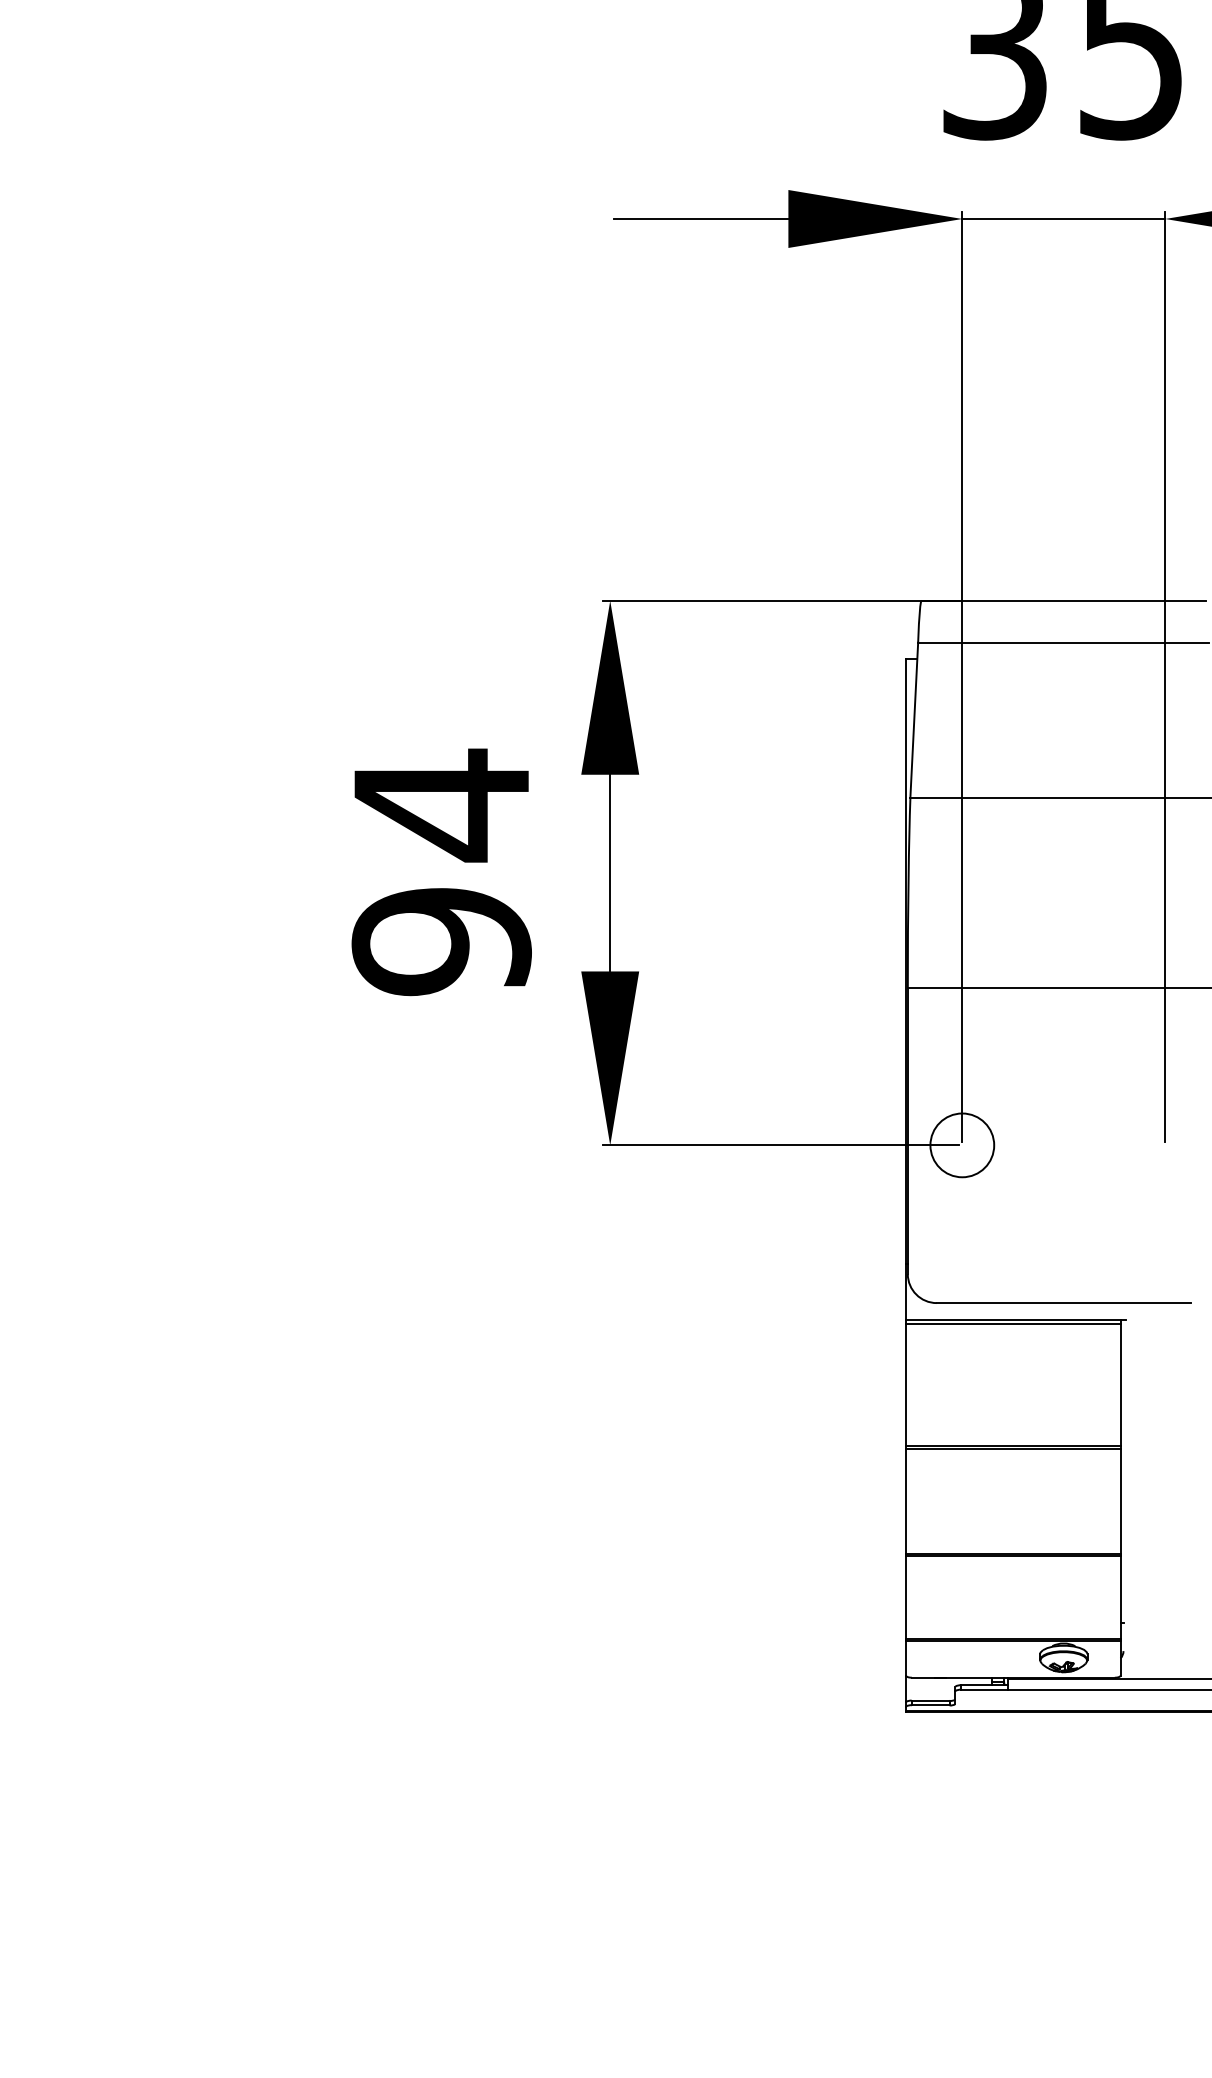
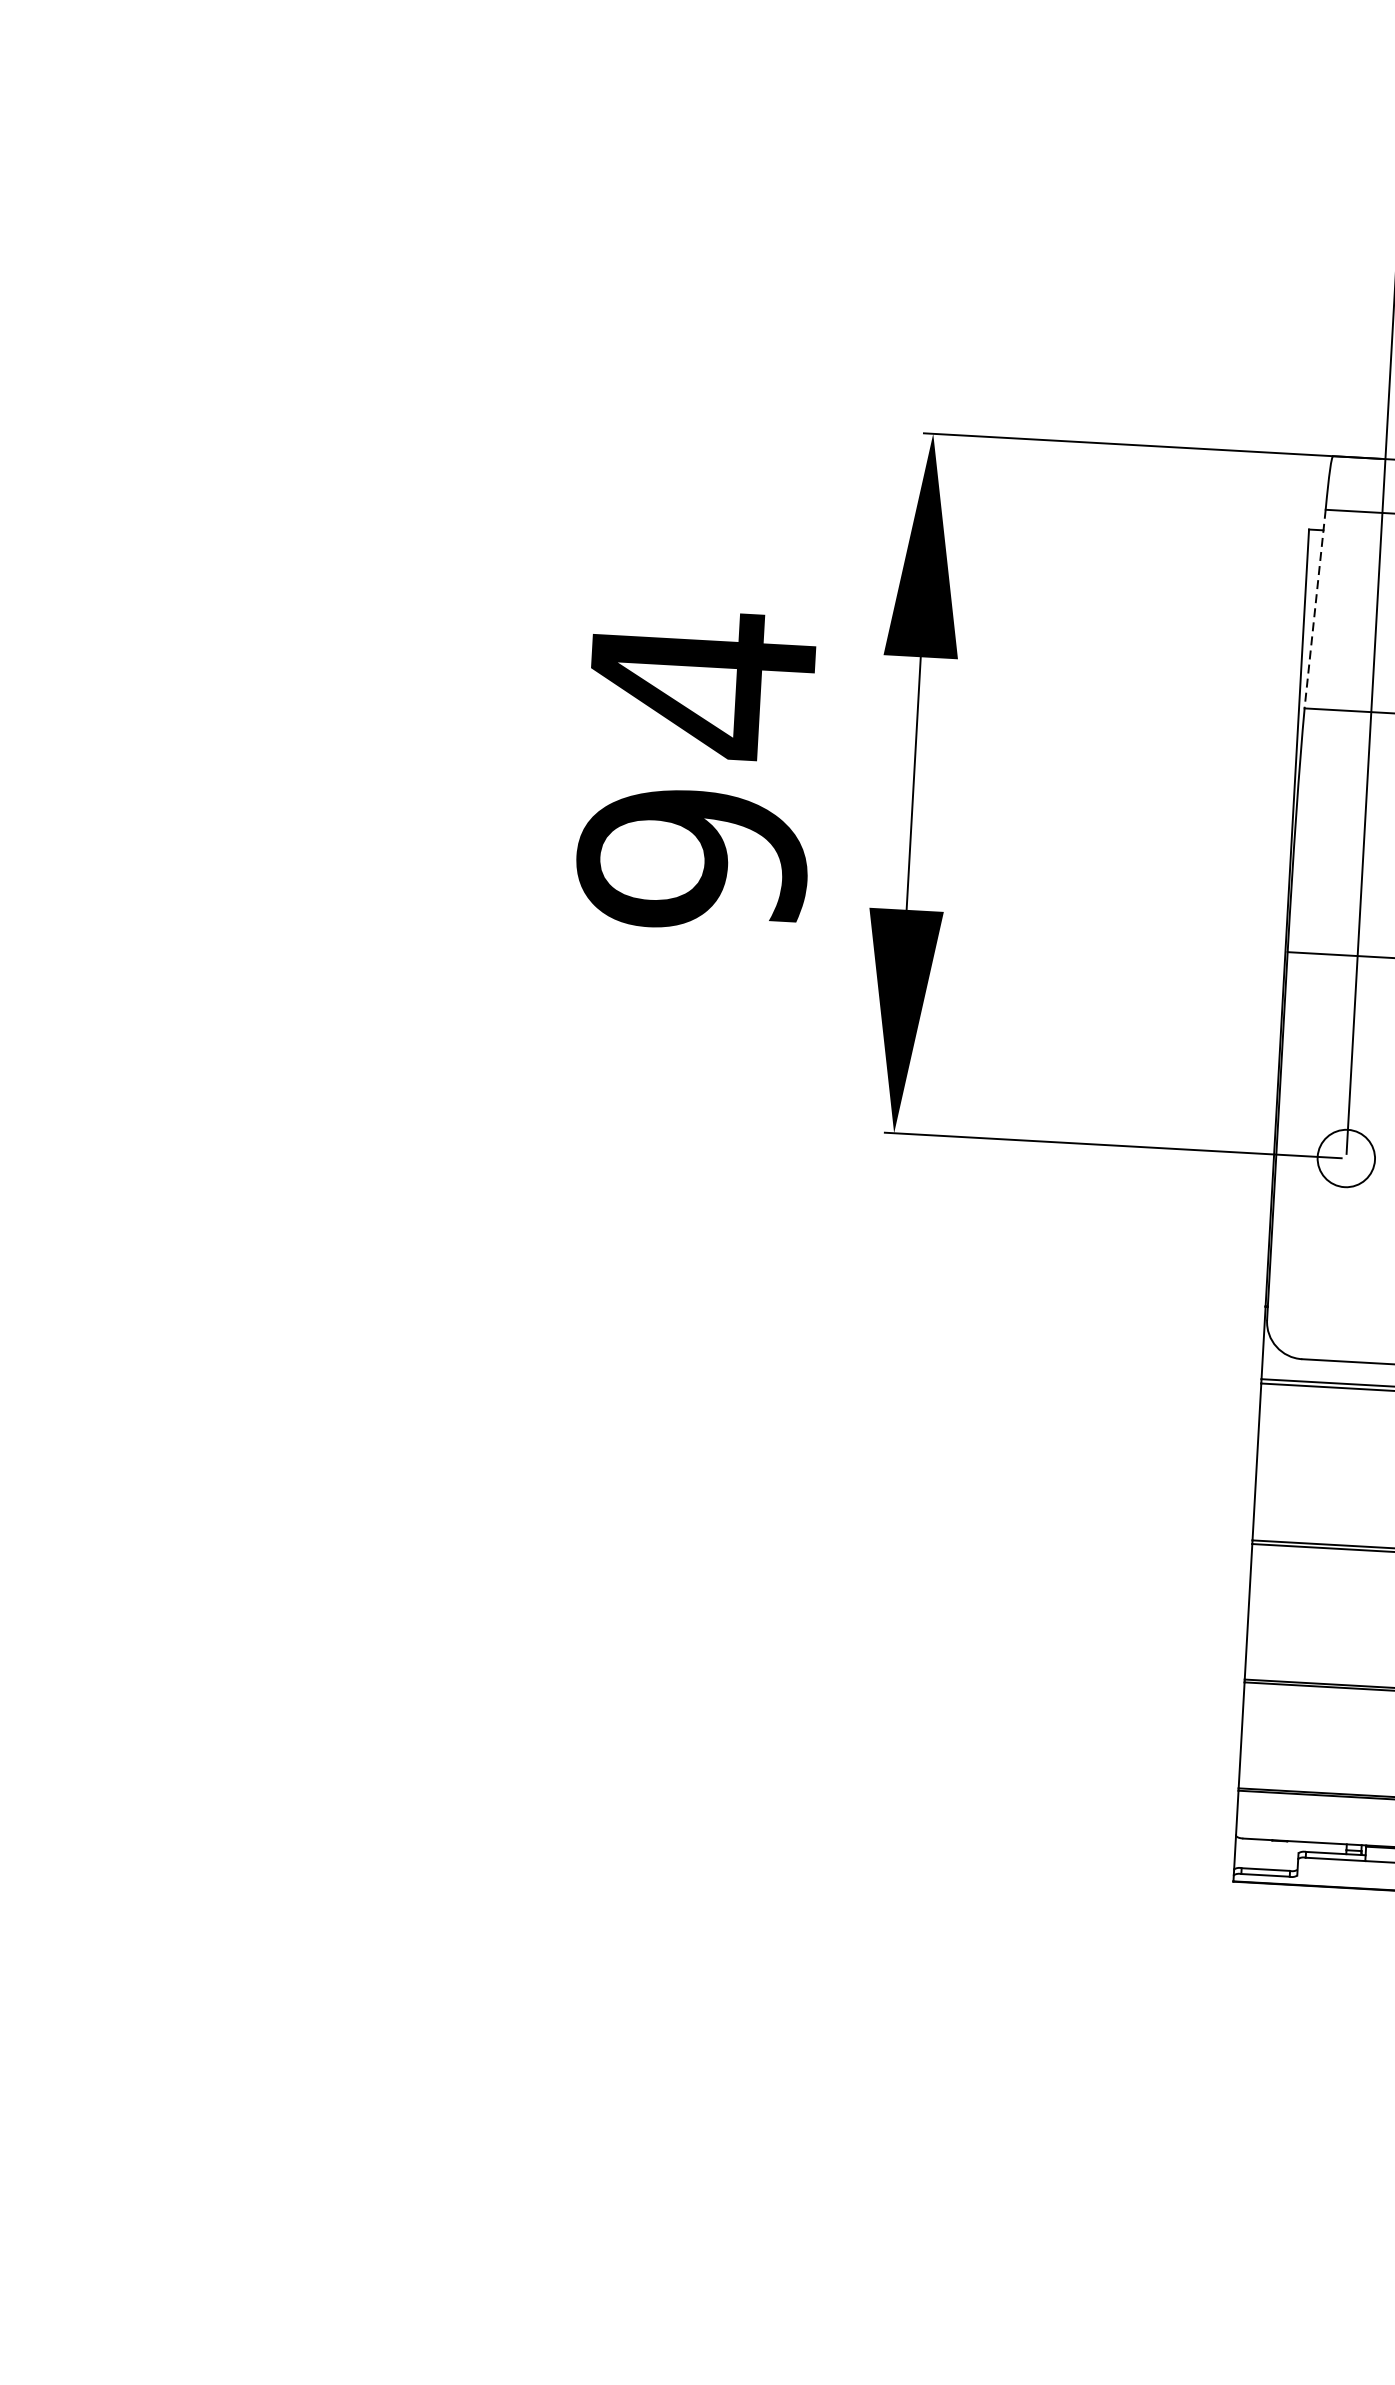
line: (914, 720) -> (1315, 609), solid -> dashed
circle: (962, 1145) -> (1346, 1158), size x0.7

